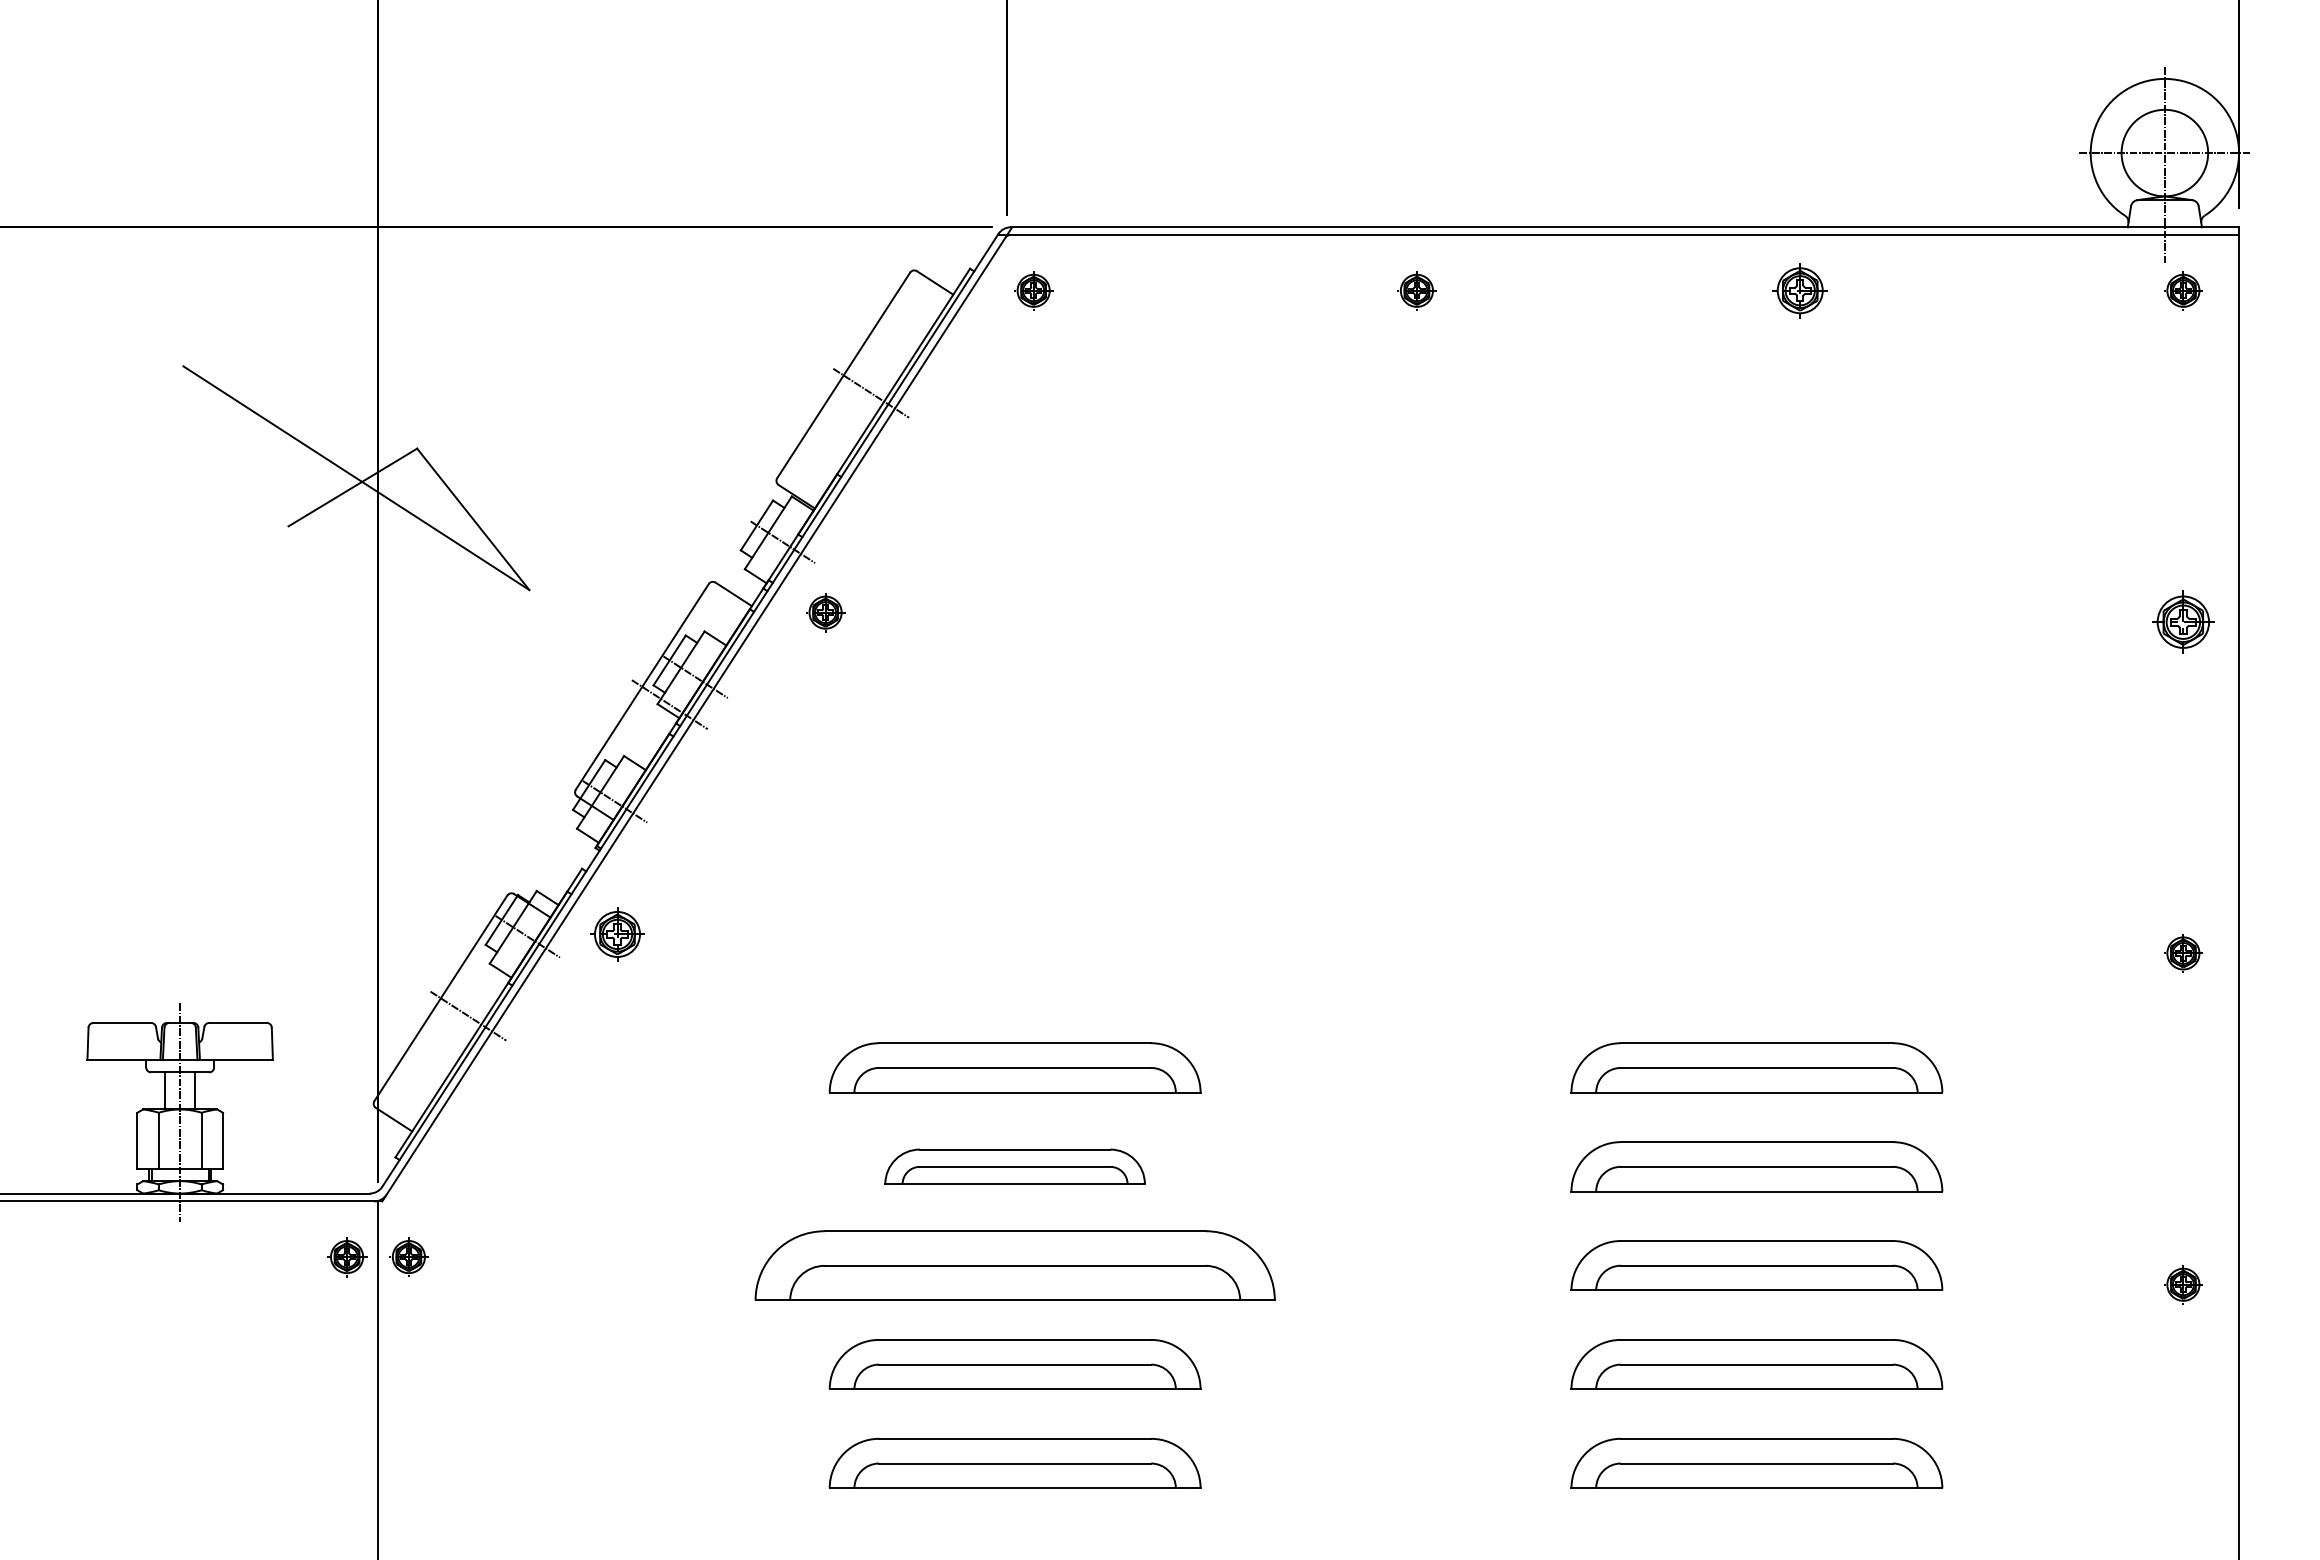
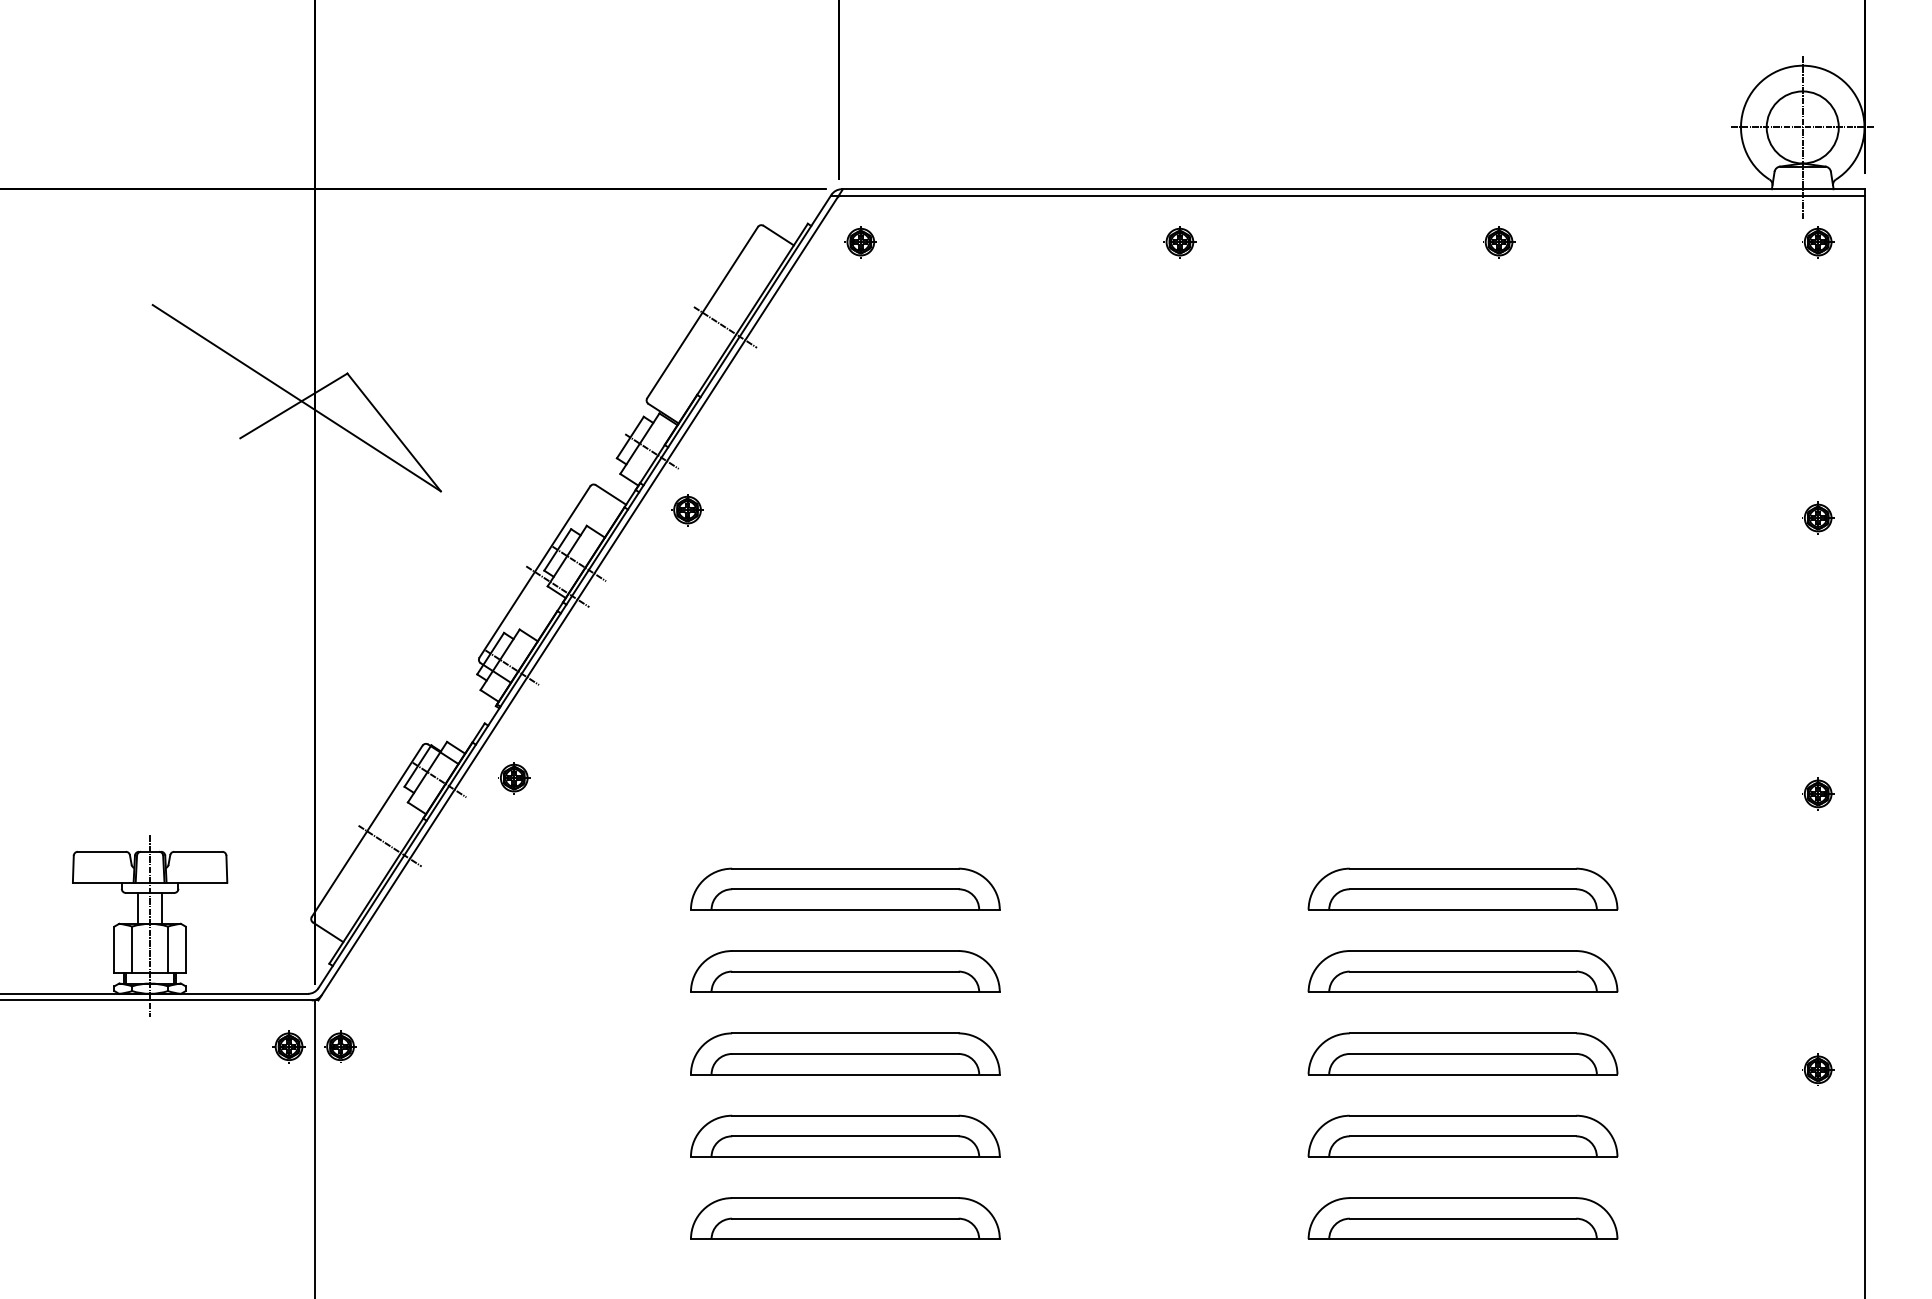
part: (1799, 290) -> (1498, 241), size x0.71
part: (2183, 621) -> (1818, 517), size x0.62
part: (617, 934) -> (514, 778), size x0.71
part: (1014, 1166) -> (844, 971), size x1.43
part: (1014, 1265) -> (844, 1053), size x0.71

